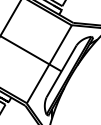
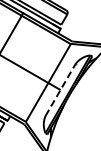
line: (62, 70) -> (61, 89), solid -> dashed

